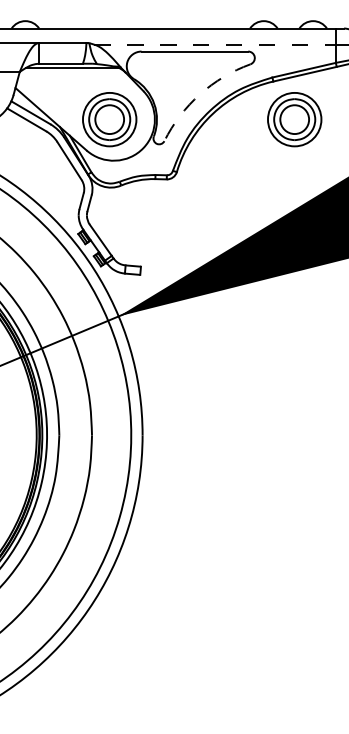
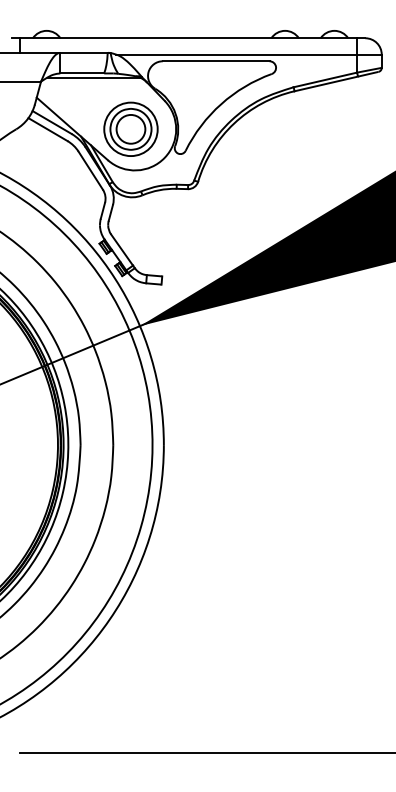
line: (215, 44) -> (236, 54), dashed -> solid
arc: (200, 94) -> (221, 104), dashed -> solid
part: (294, 118) -> (315, 128), removed

